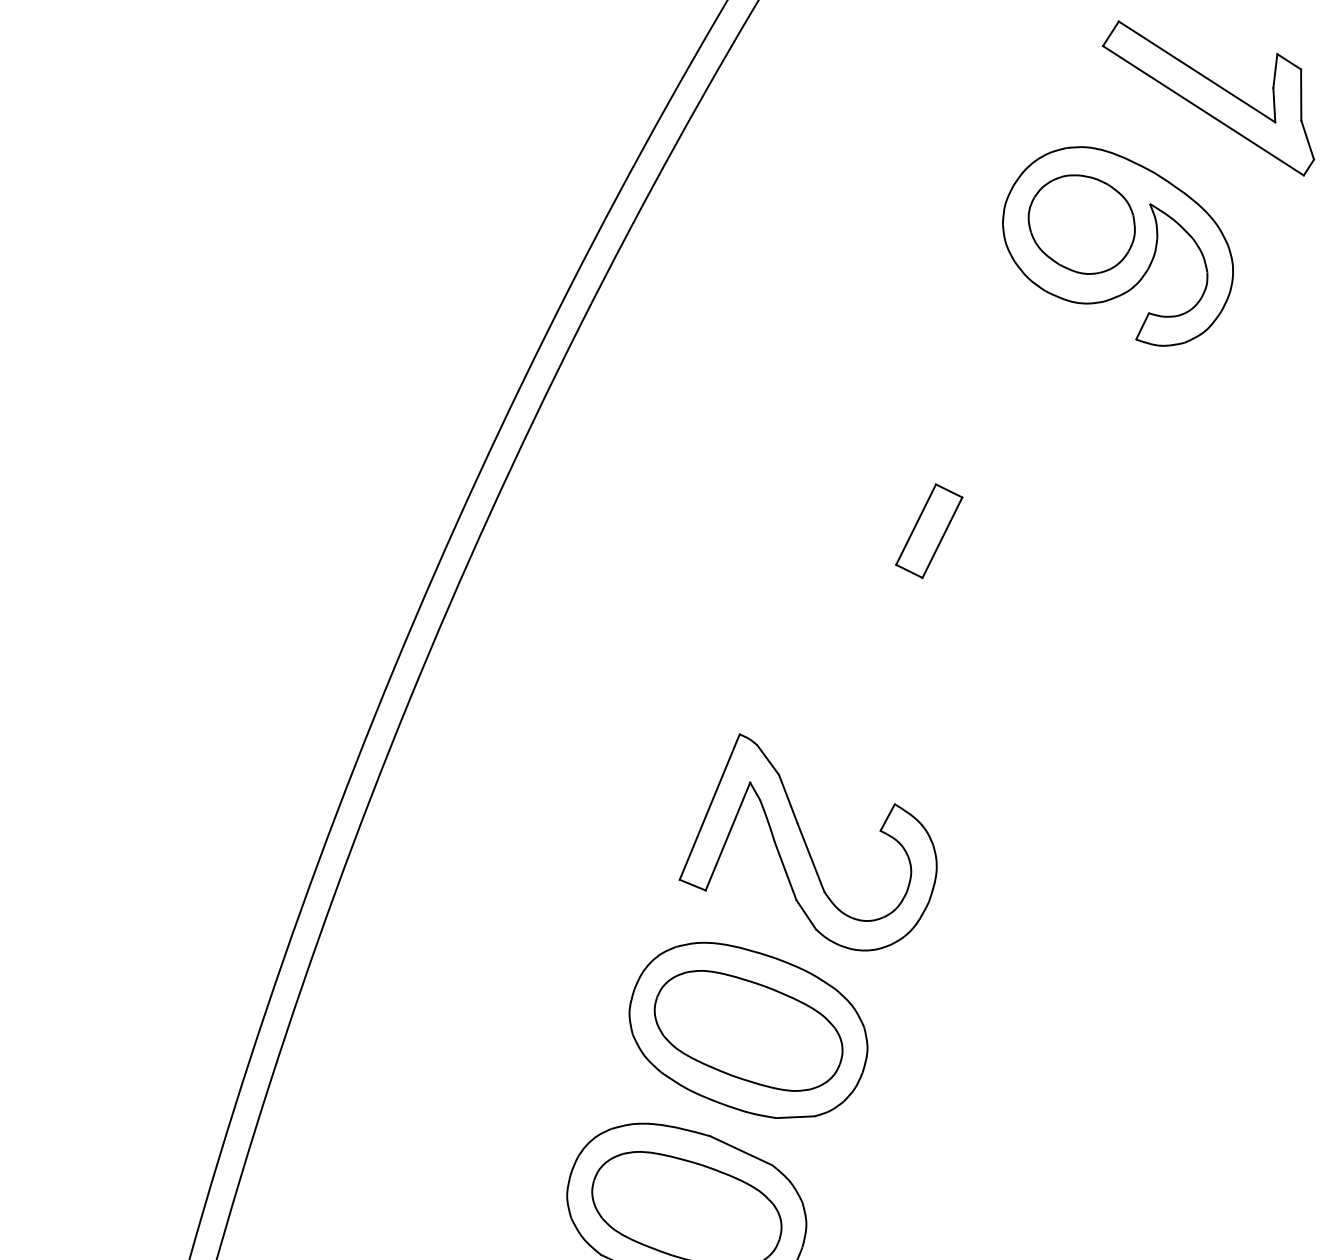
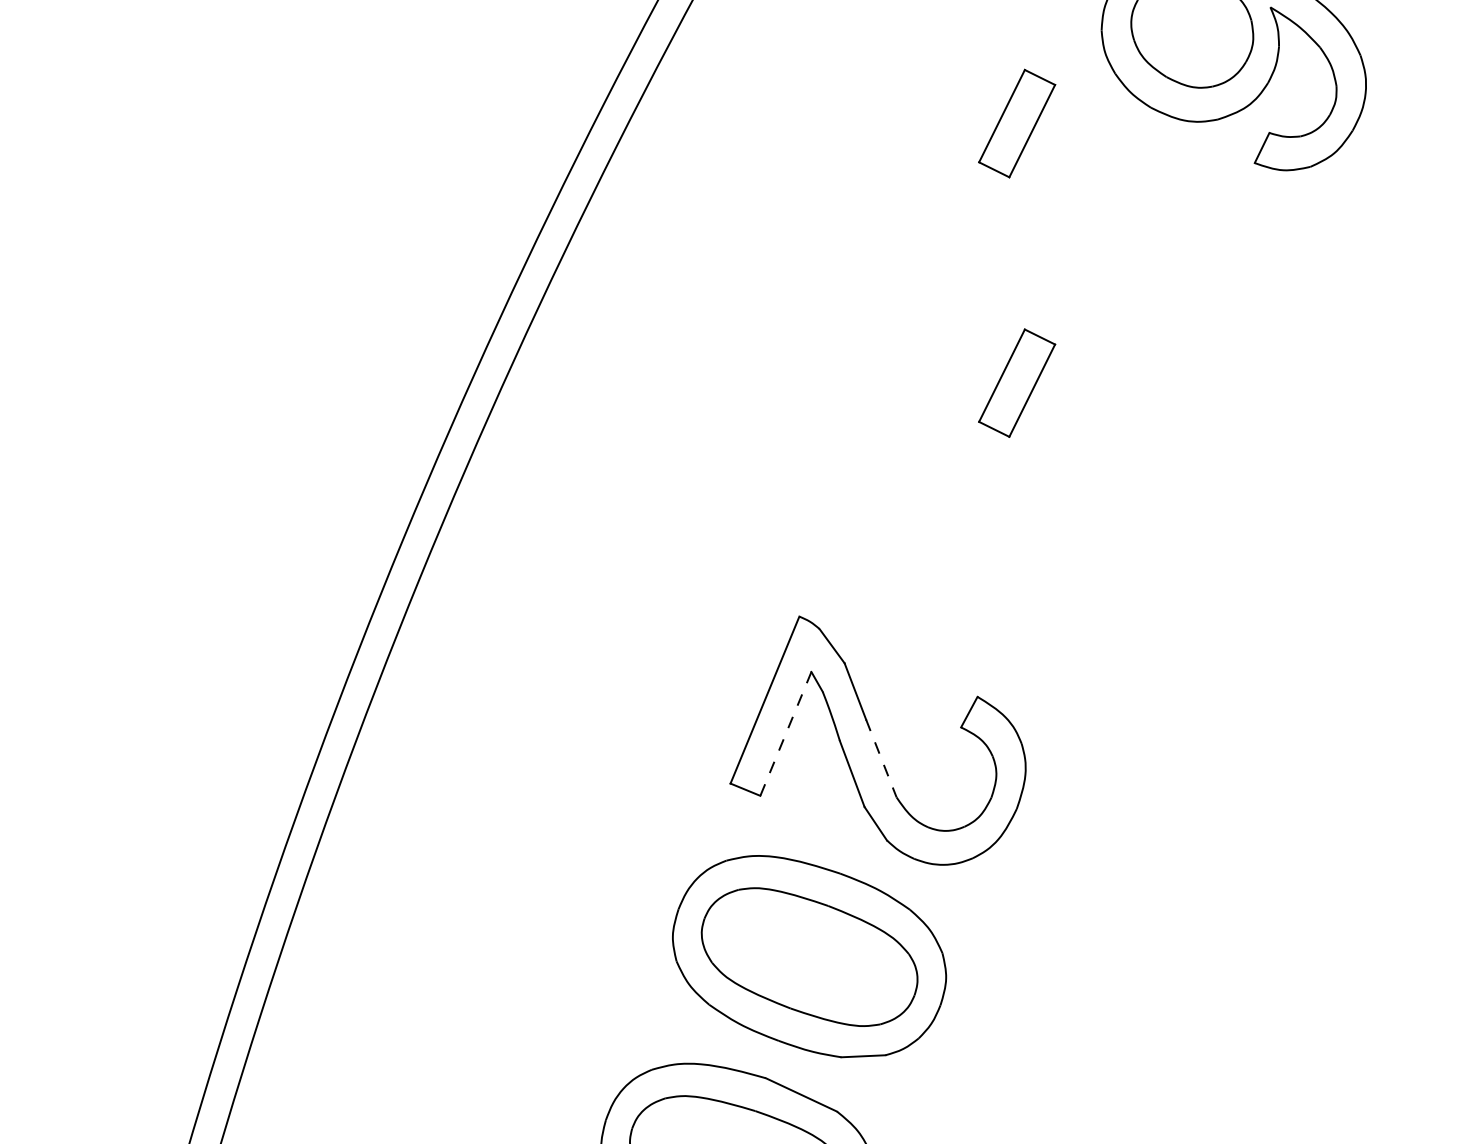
part: (929, 304) -> (1017, 122), added
line: (727, 837) -> (785, 735), solid -> dashed
line: (811, 858) -> (881, 759), solid -> dashed

